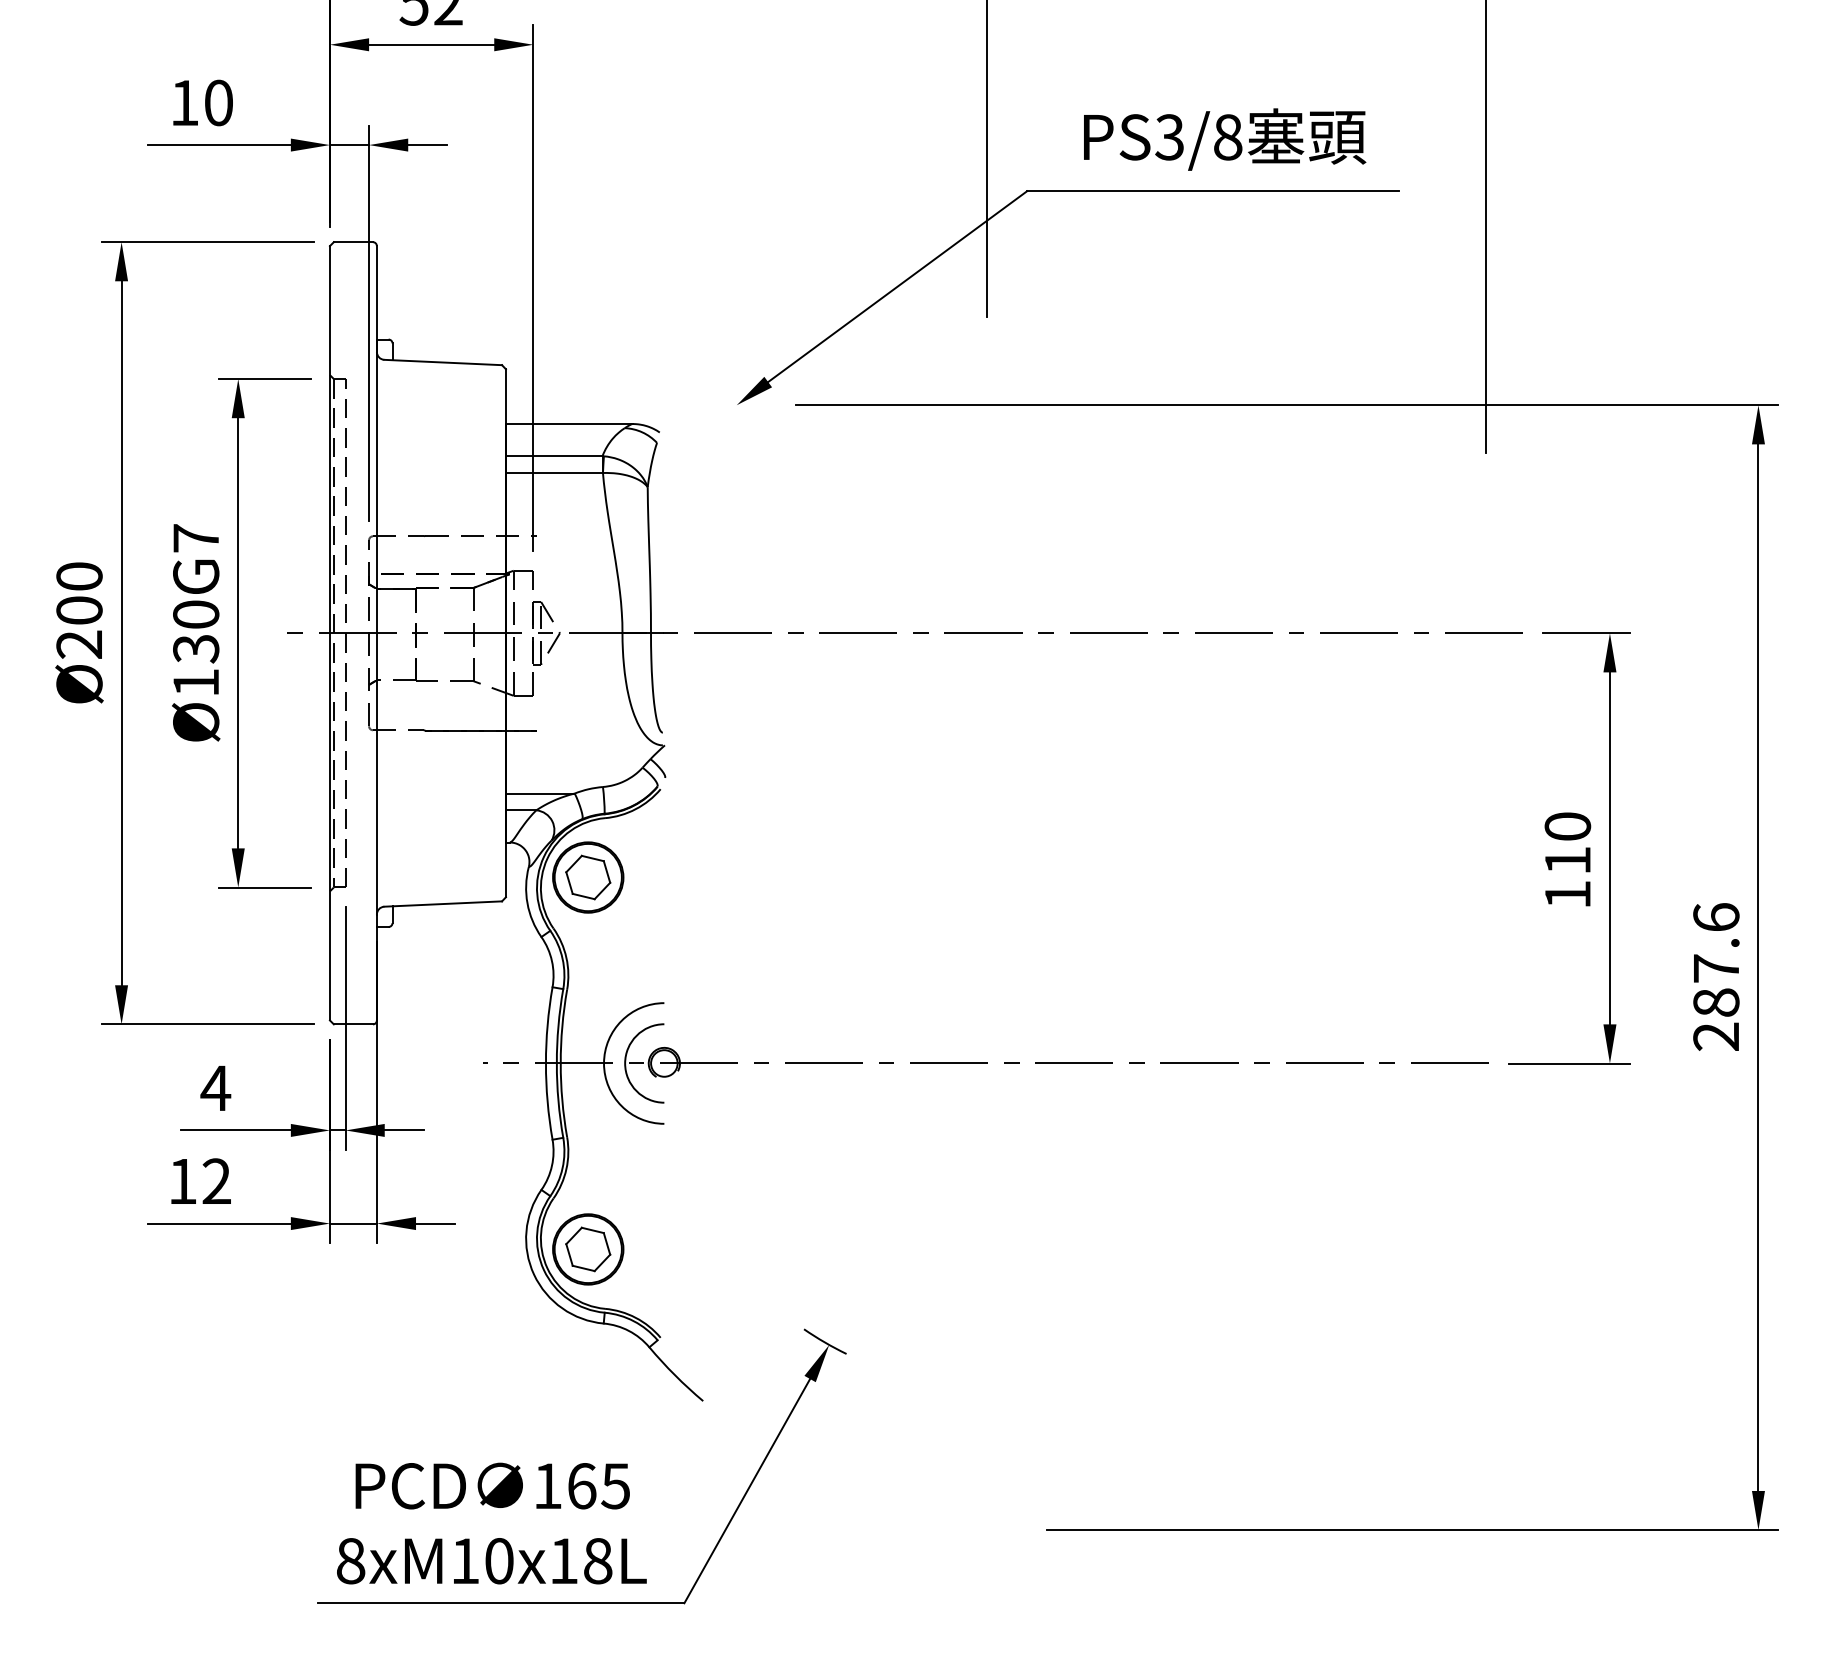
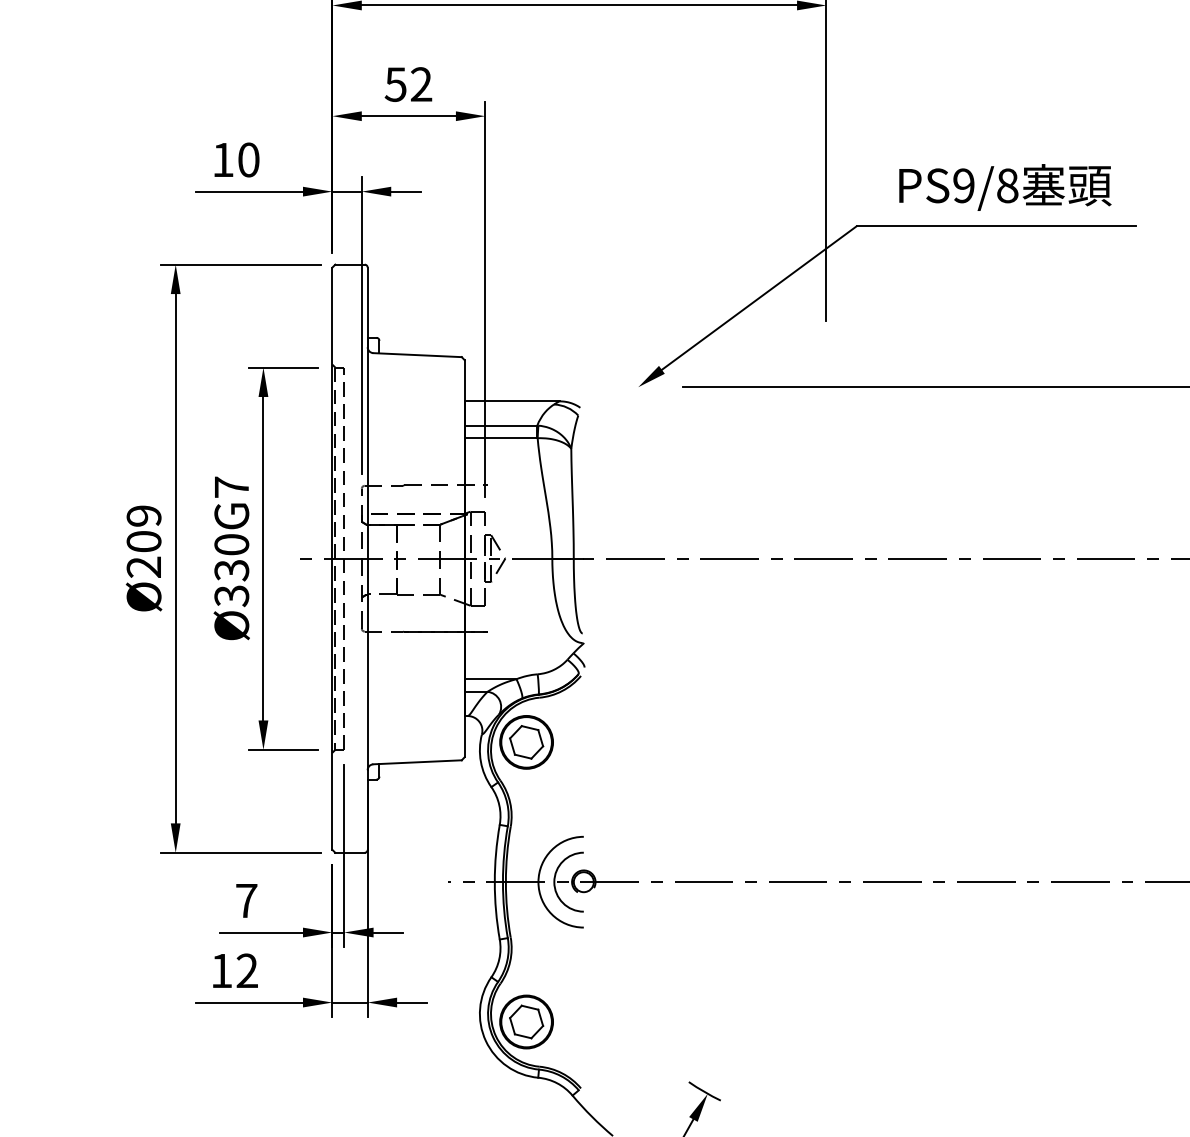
text: (1169, 137) -> (963, 185), PS3/8 -> PS9/8
text: (79, 576) -> (144, 516), Ø200 -> Ø209
text: (196, 683) -> (232, 596), Ø130G7 -> Ø330G7
text: (215, 1087) -> (246, 900), 4 -> 7

